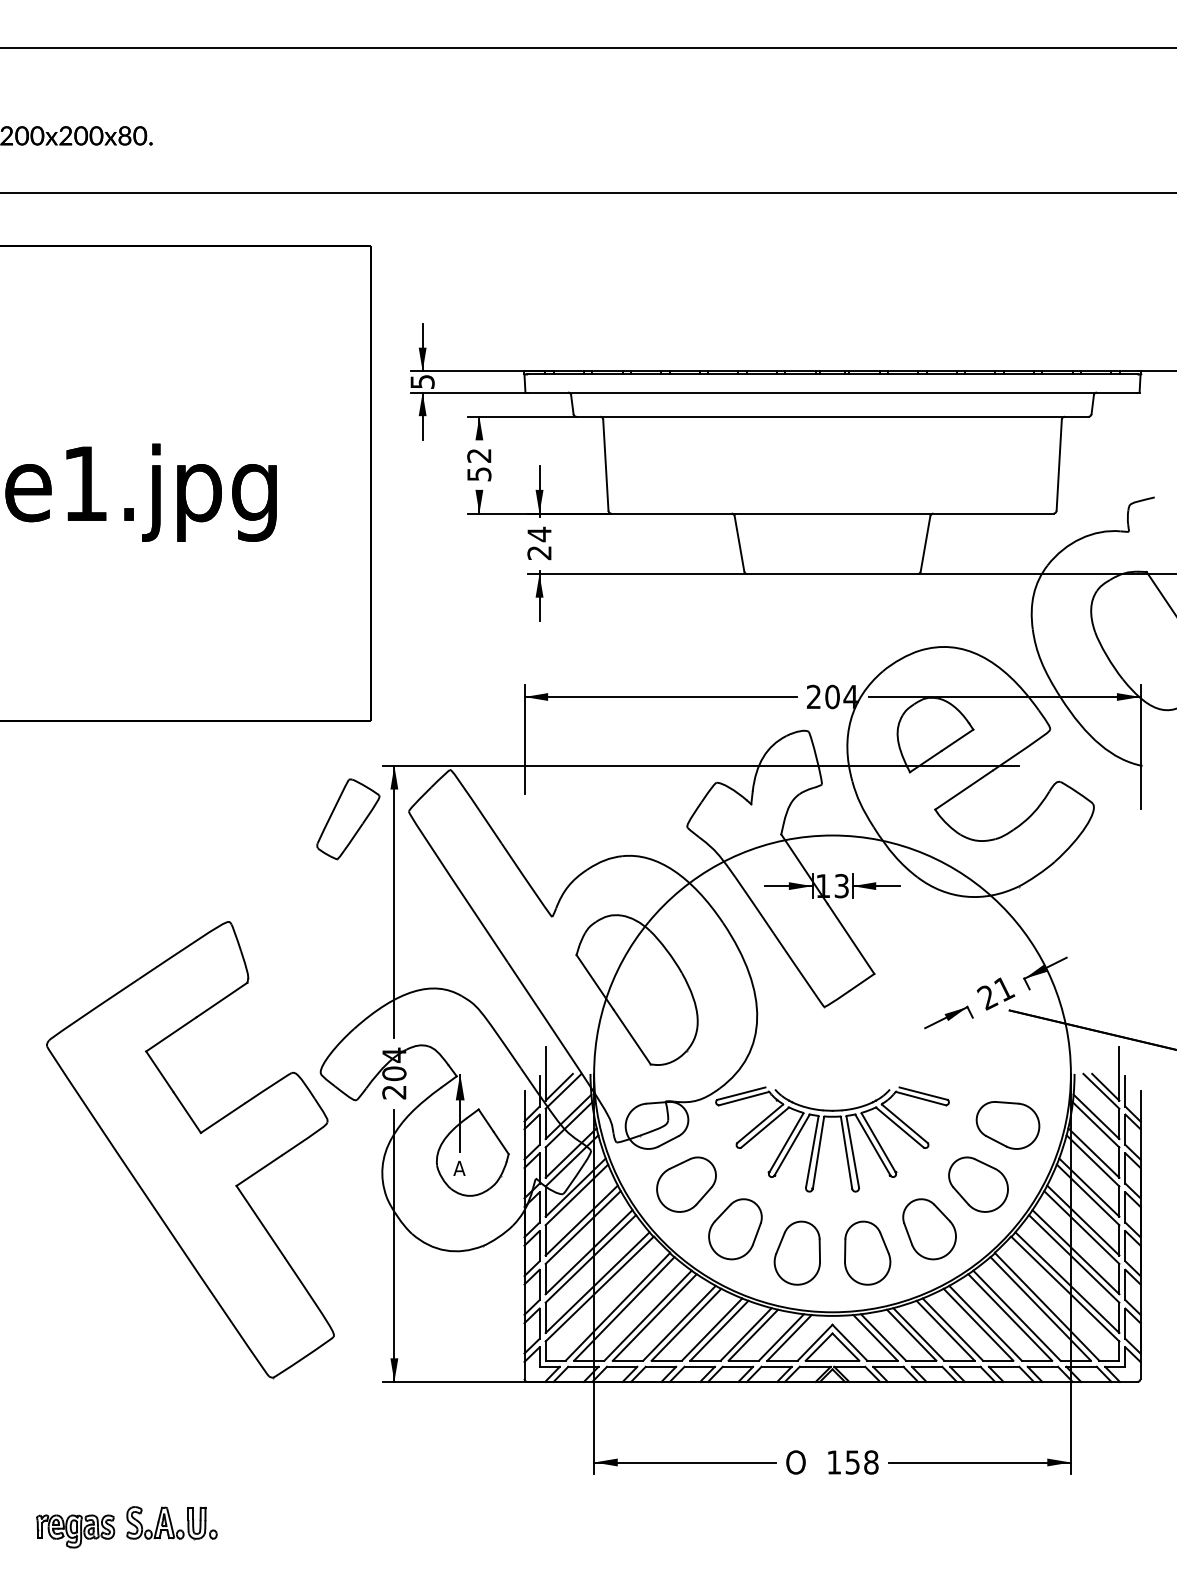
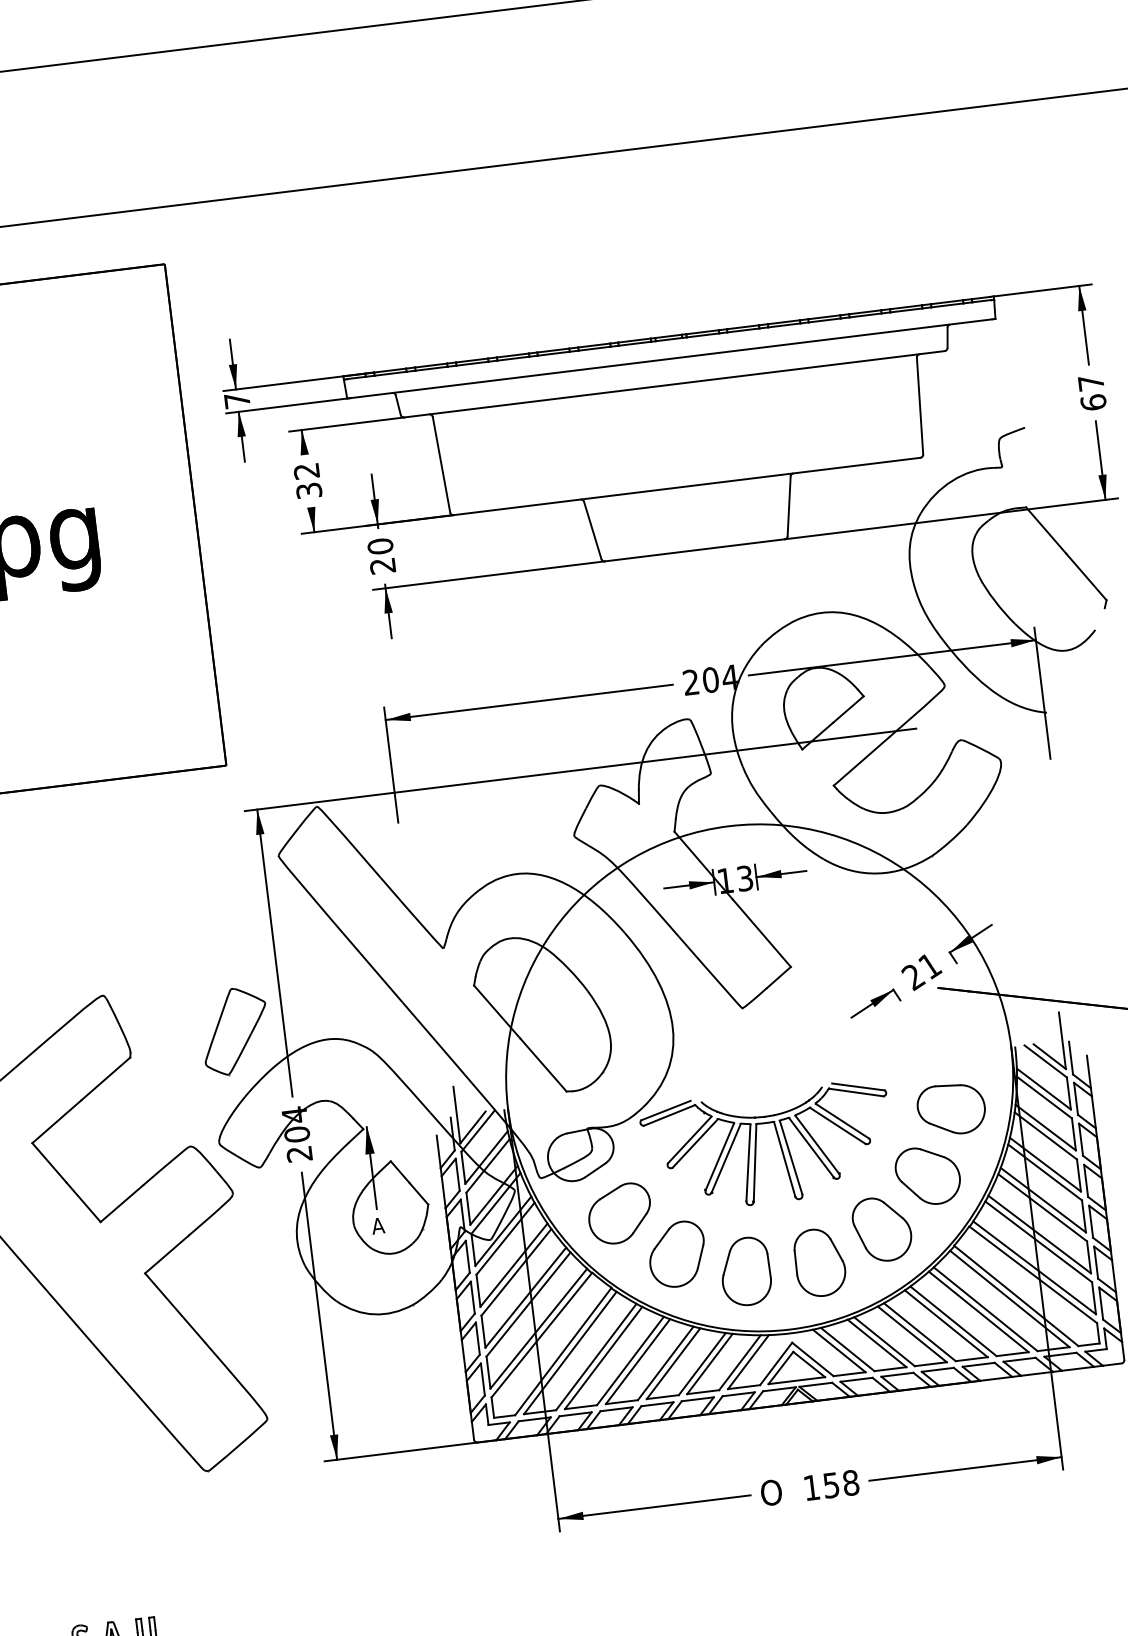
text: (422, 381) -> (237, 400), 5 -> 7
text: (478, 473) -> (308, 490), 52 -> 32
text: (539, 534) -> (380, 546), 24 -> 20
part: (348, 819) -> (235, 1031), moved

